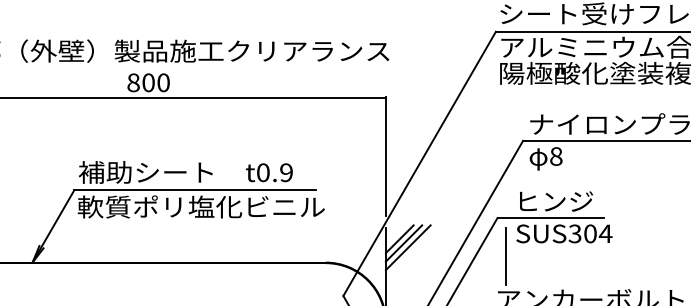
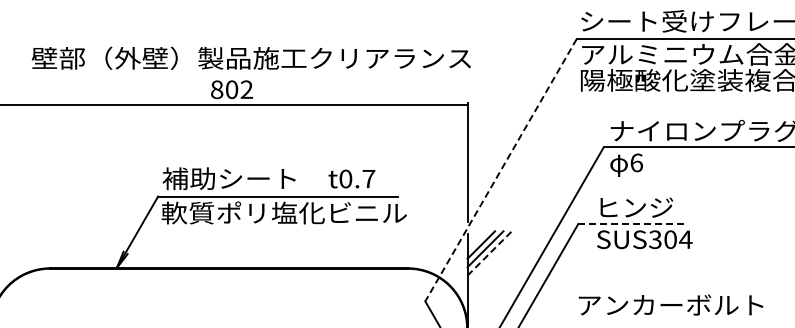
text: (163, 82) -> (246, 89), 800 -> 802
text: (556, 156) -> (636, 162), 8 -> 6
line: (419, 164) -> (500, 170), solid -> dashed
text: (286, 172) -> (368, 178), t0.9 -> t0.7
line: (551, 217) -> (631, 223), solid -> dashed
line: (409, 247) -> (490, 253), solid -> dashed
line: (505, 255) -> (586, 261), removed

